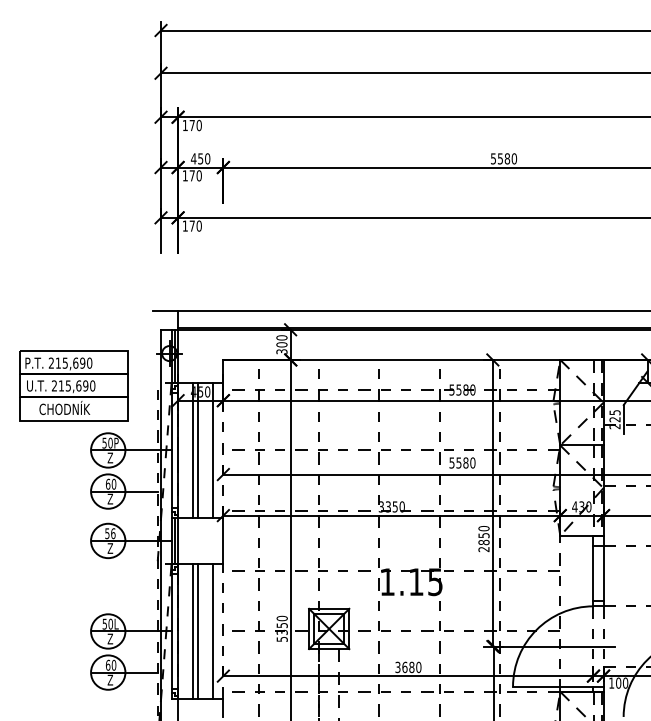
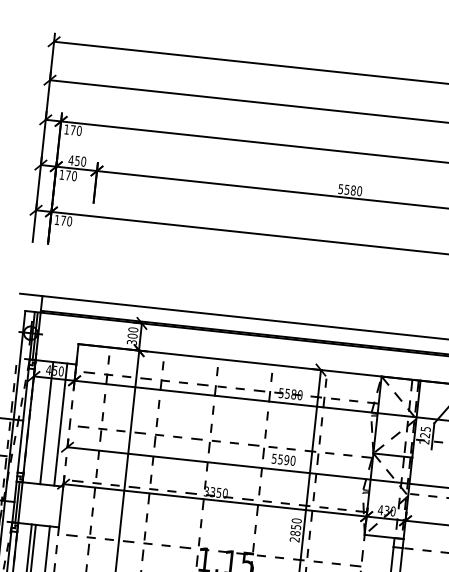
line: (193, 450) -> (42, 422), removed
text: (465, 462) -> (286, 459), 5580 -> 5590

